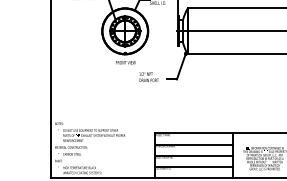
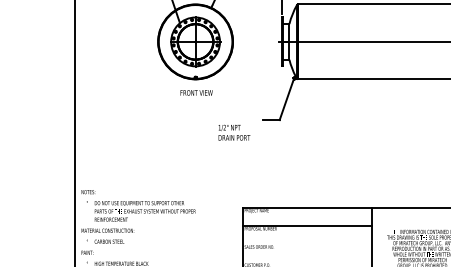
text: (148, 77) -> (233, 133), moved
line: (193, 155) -> (306, 243), removed
line: (193, 166) -> (306, 261), removed

